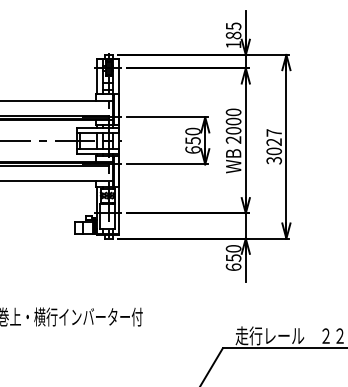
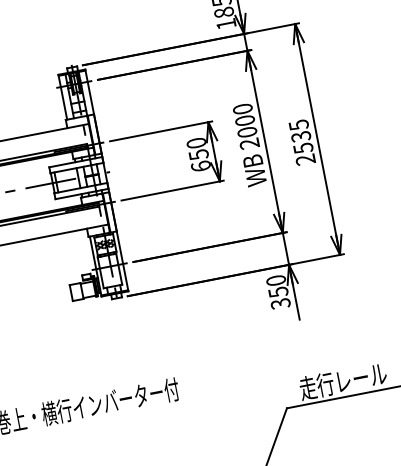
text: (274, 146) -> (302, 142), 3027 -> 2535
text: (233, 267) -> (280, 304), 650 -> 350

